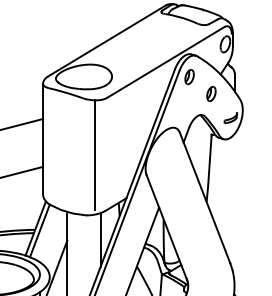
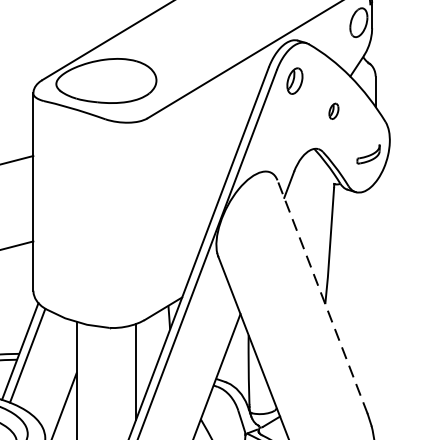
part: (211, 93) -> (334, 110), size x0.6
line: (95, 154) -> (126, 219), removed
line: (204, 197) -> (321, 296), solid -> dashed

